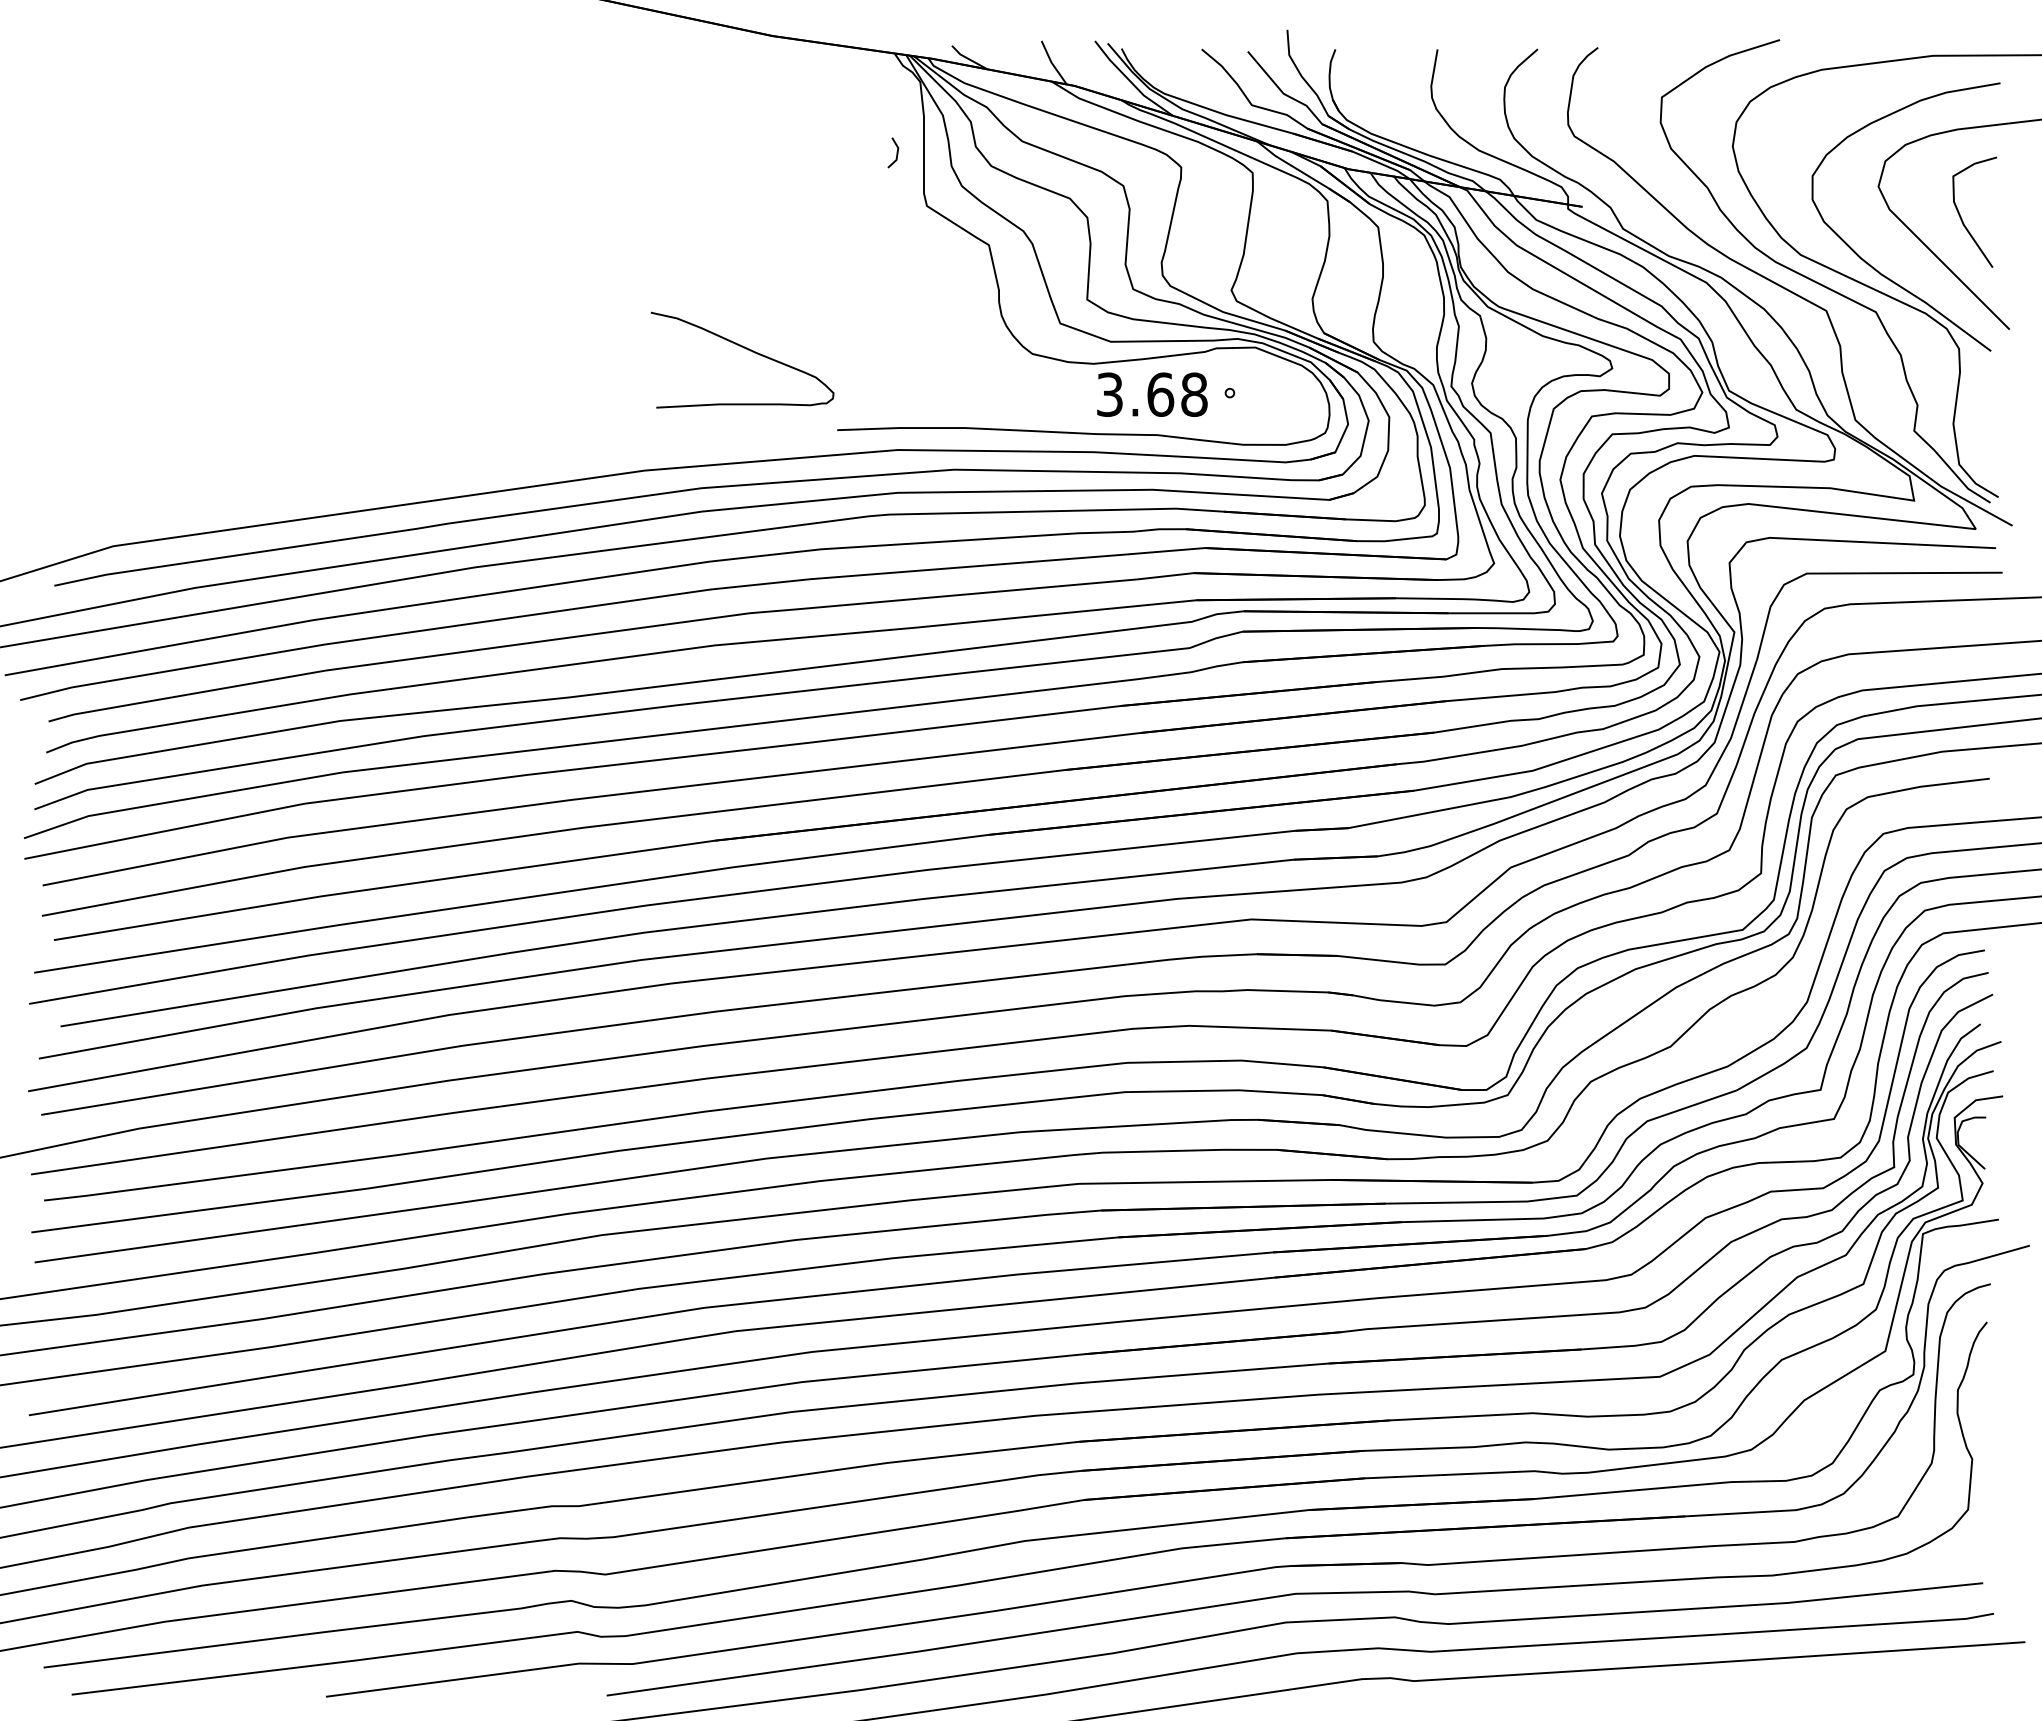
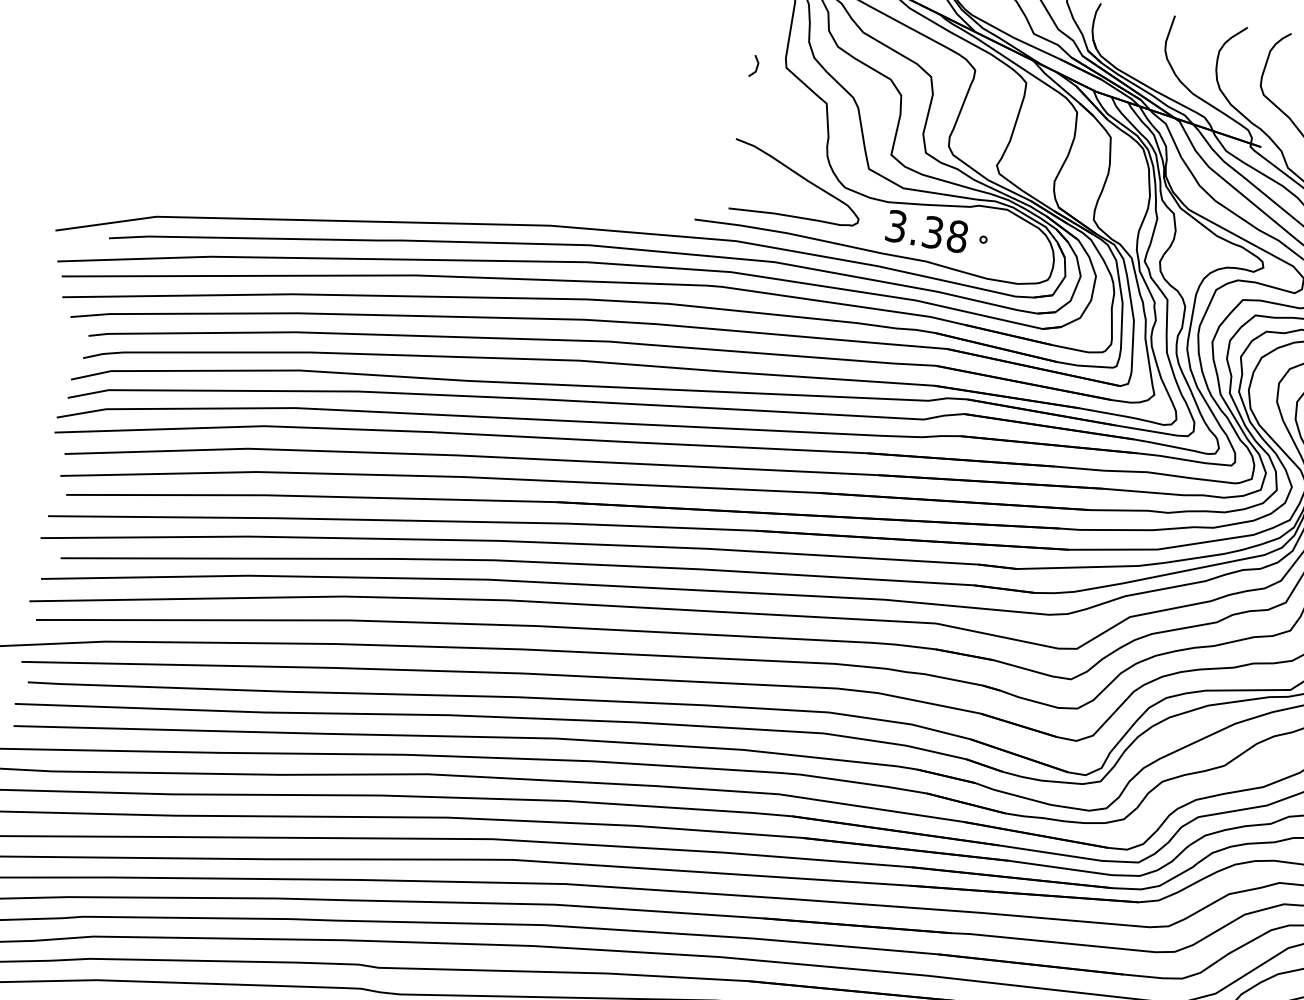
line: (896, 152) -> (756, 66), moved
curve: (746, 349) -> (800, 177), moved
text: (1160, 394) -> (933, 232), 3.68 -> 3.38

